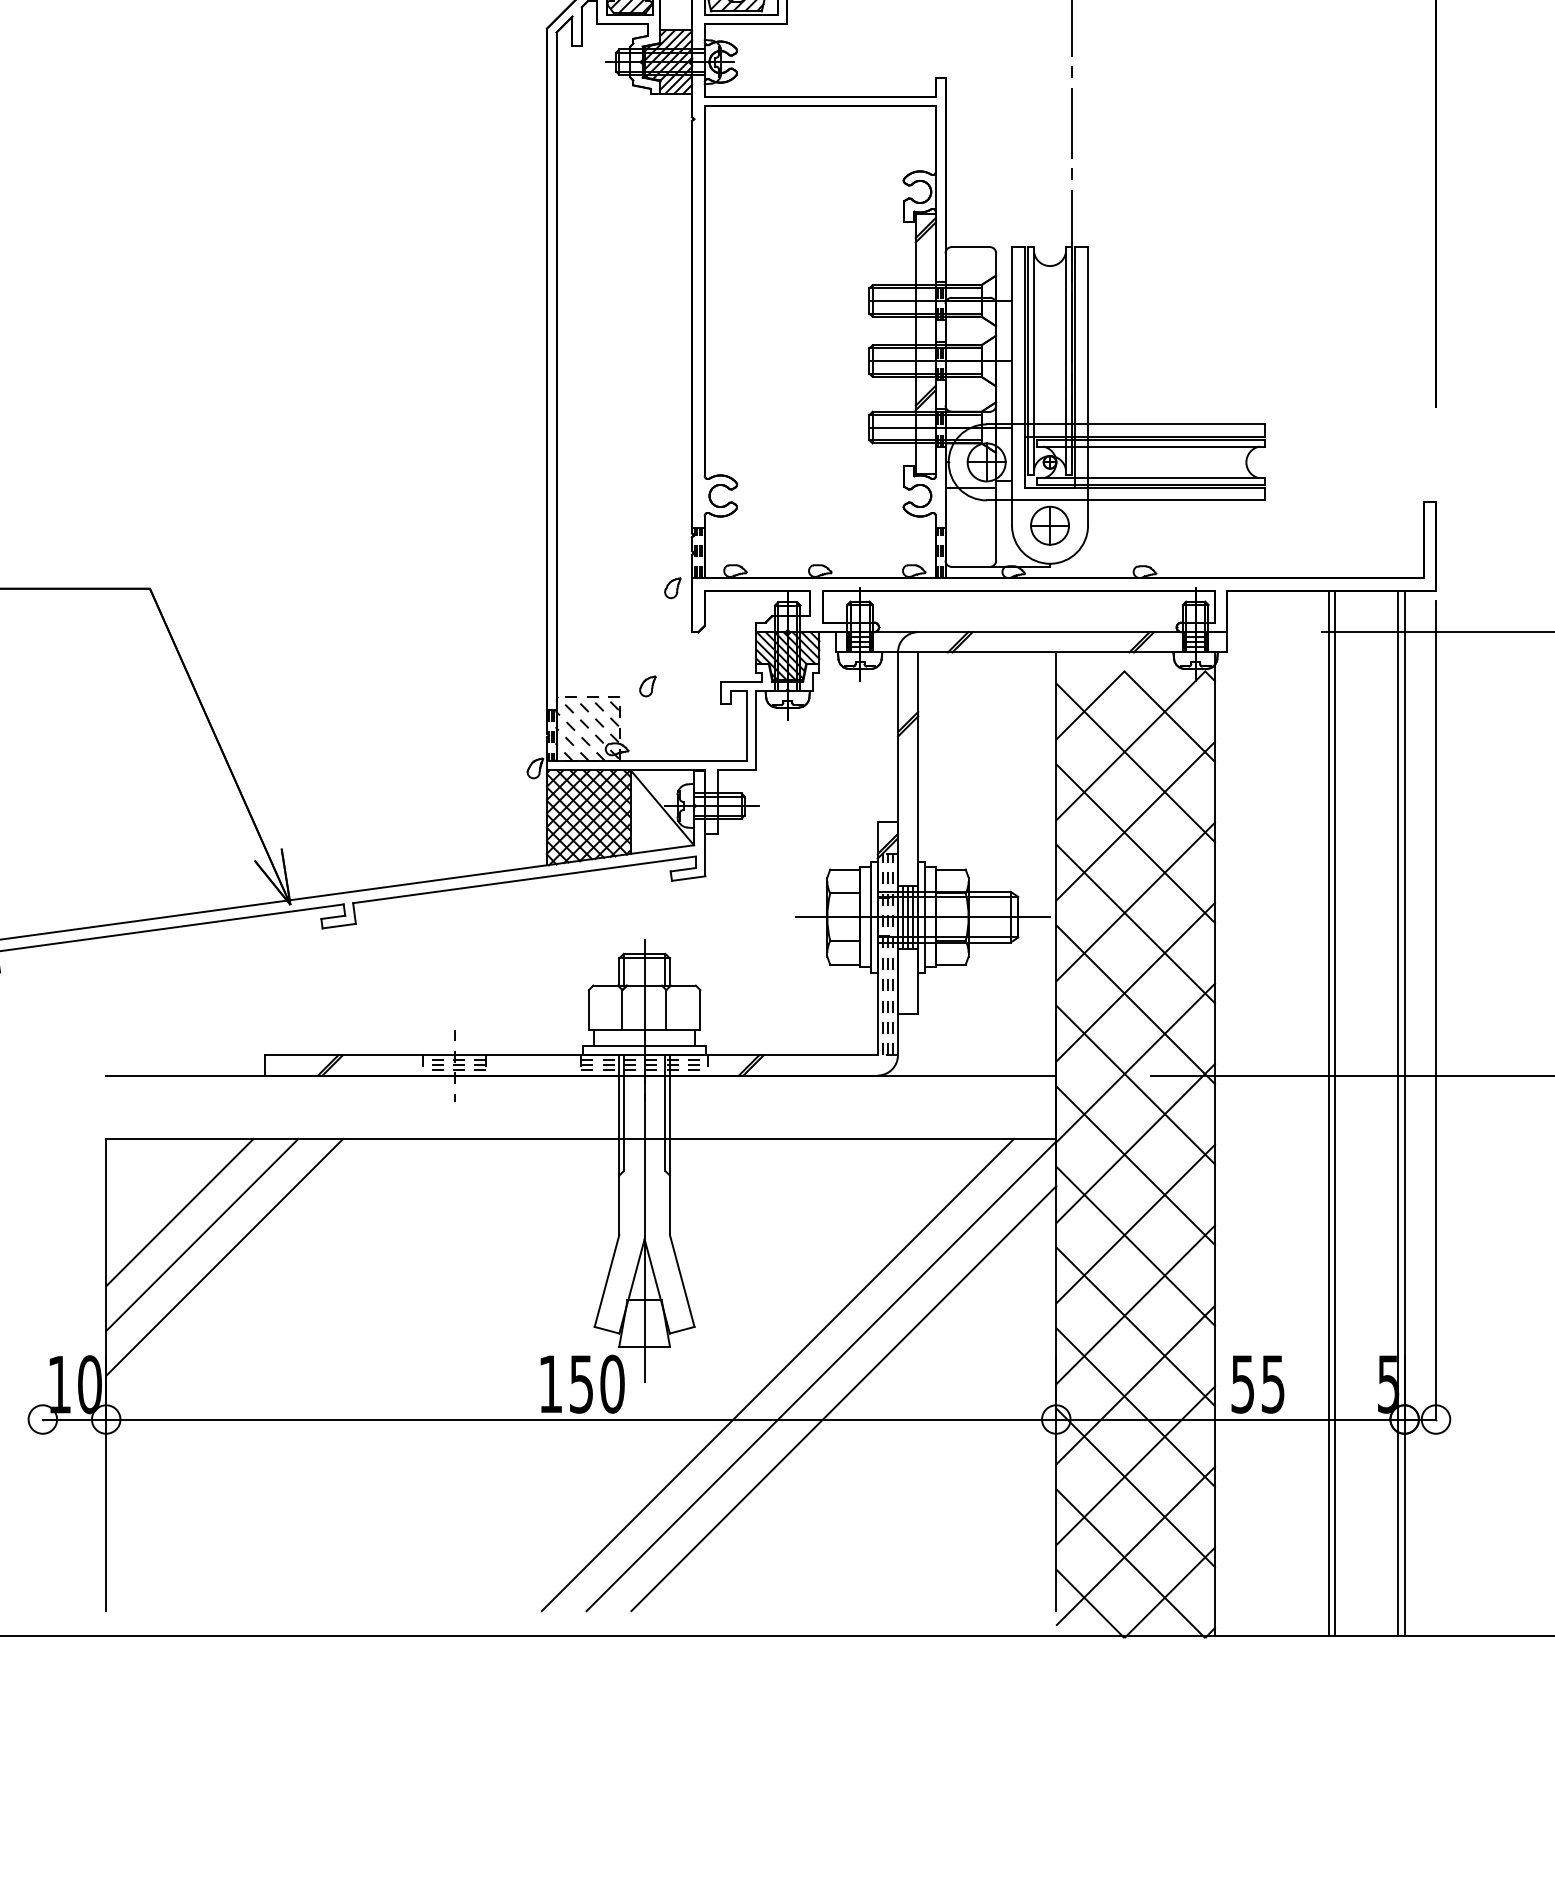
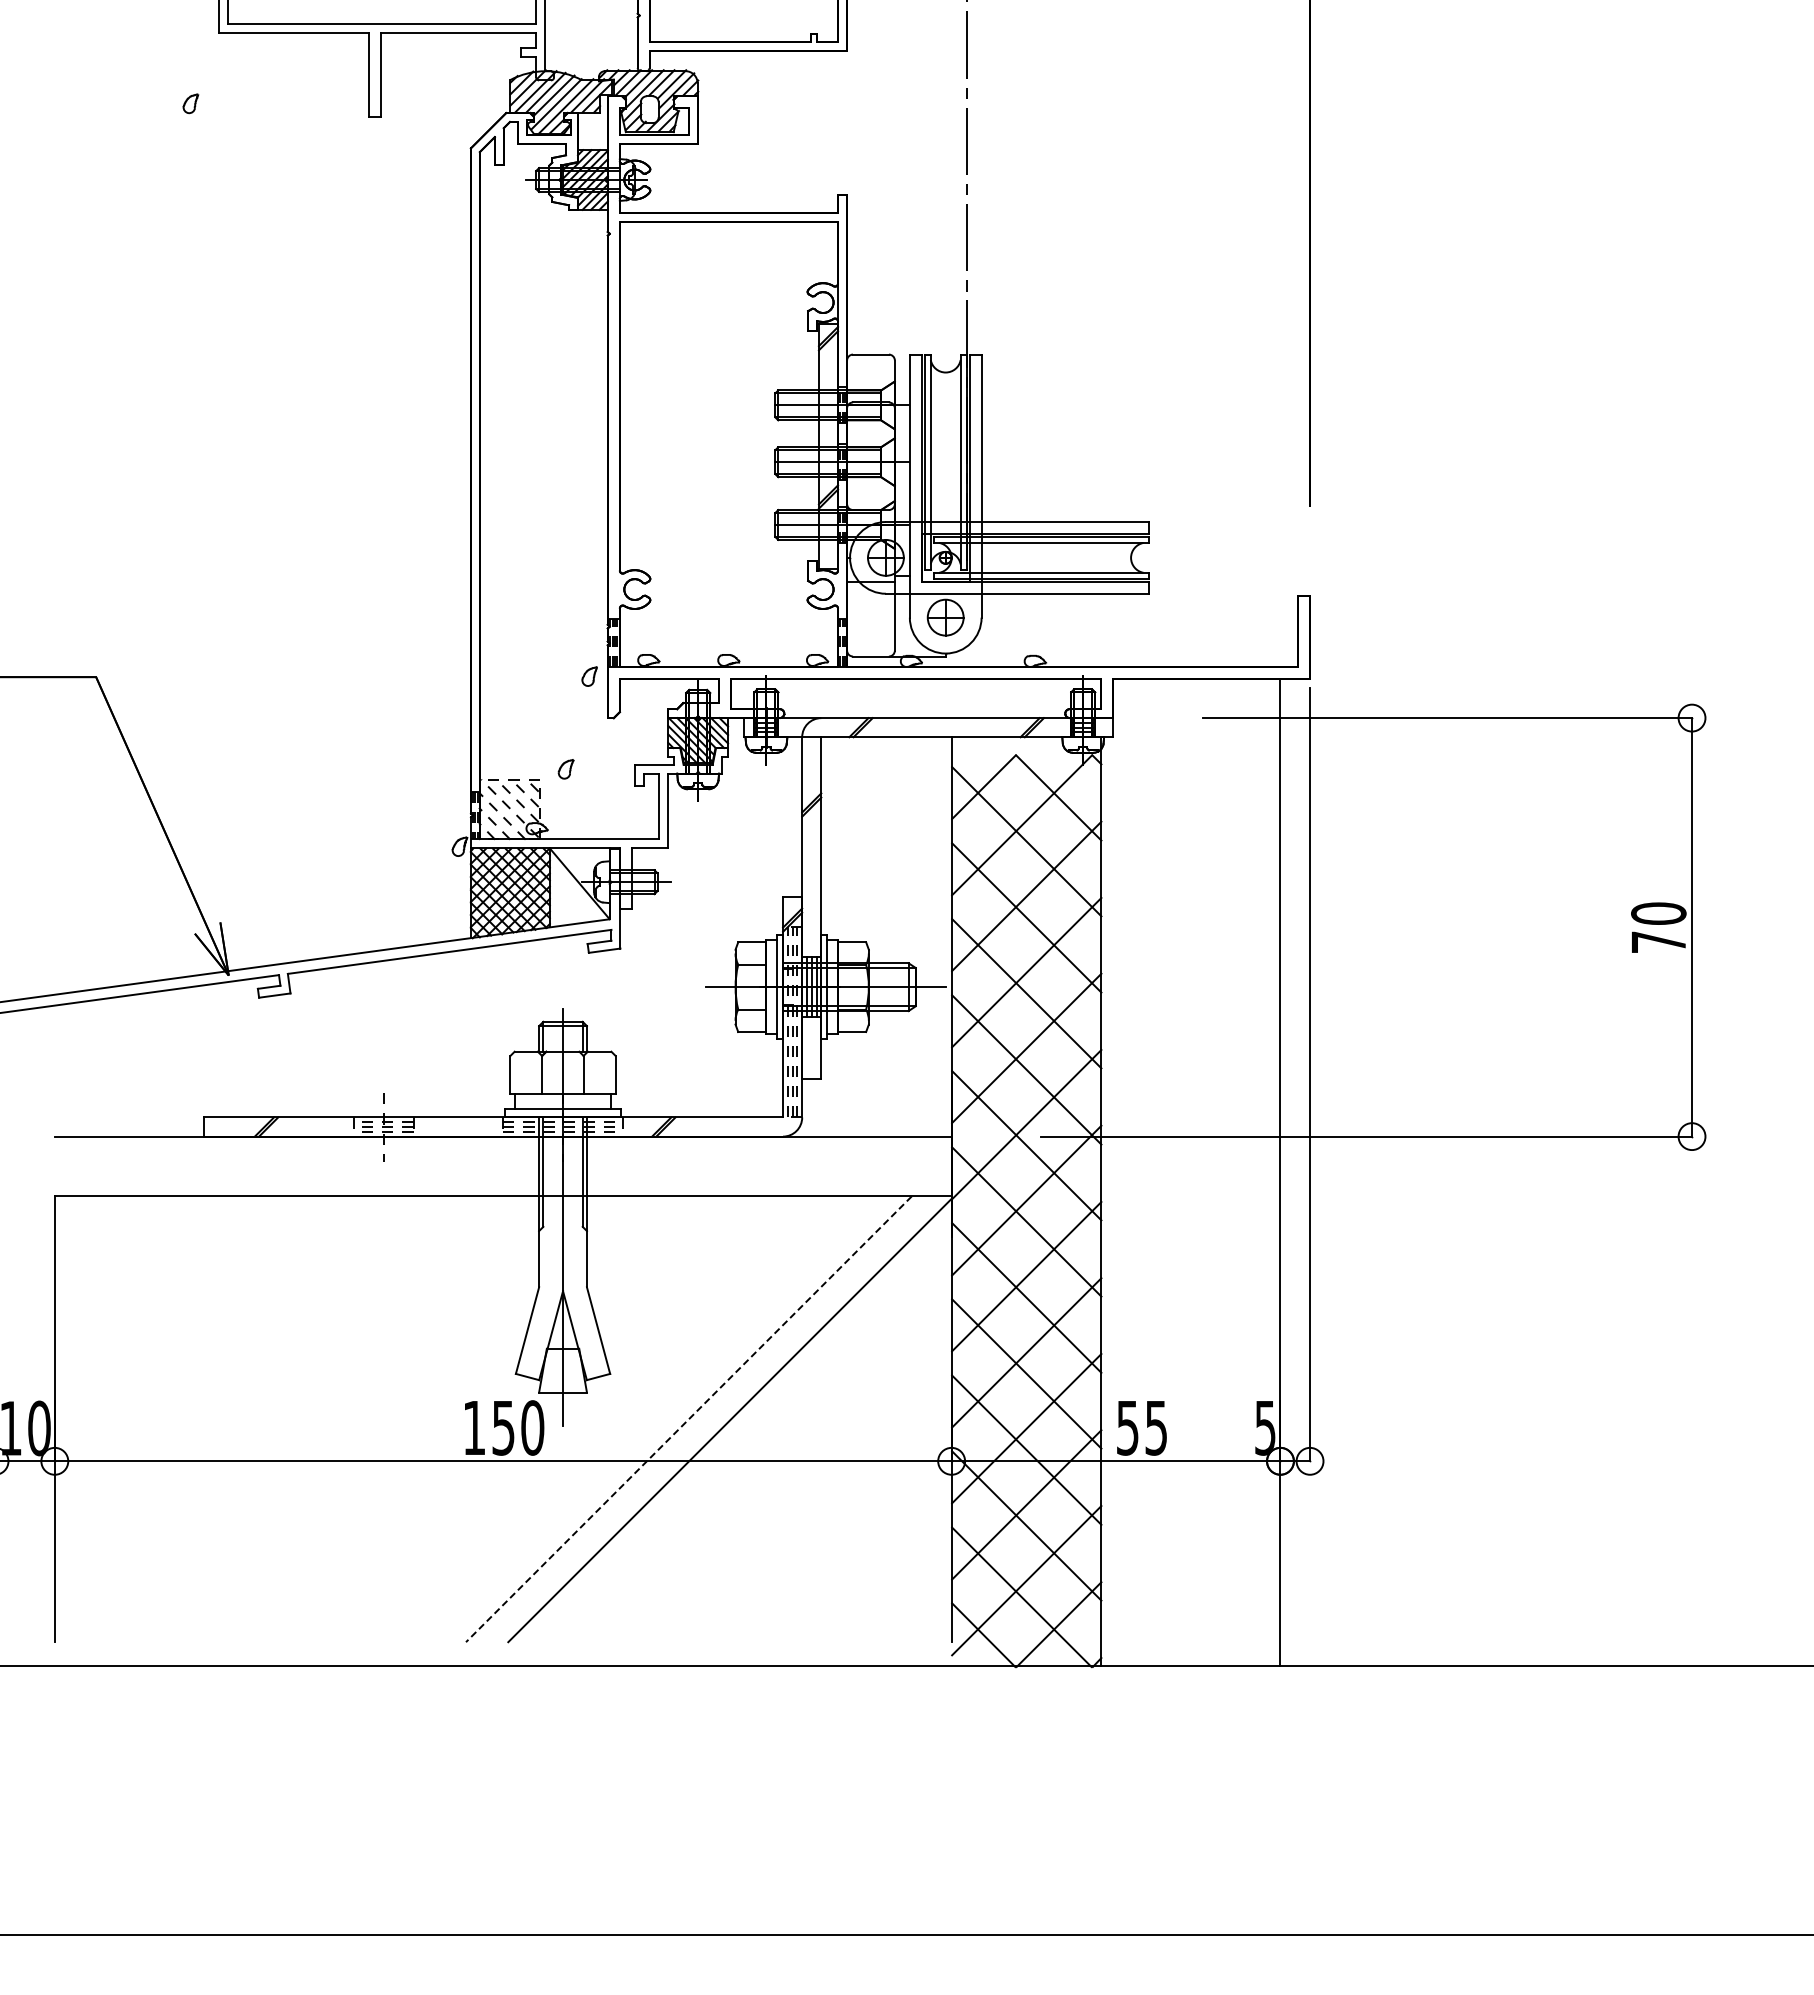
line: (1328, 1113) -> (1208, 1172), removed
line: (1334, 1113) -> (1214, 1172), removed
line: (1398, 1113) -> (1274, 1172), removed
line: (180, 1212) -> (124, 1265), removed
line: (202, 1234) -> (145, 1286), removed
line: (224, 1256) -> (166, 1307), removed
line: (777, 1375) -> (688, 1419), solid -> dashed
line: (843, 1398) -> (750, 1441), removed

